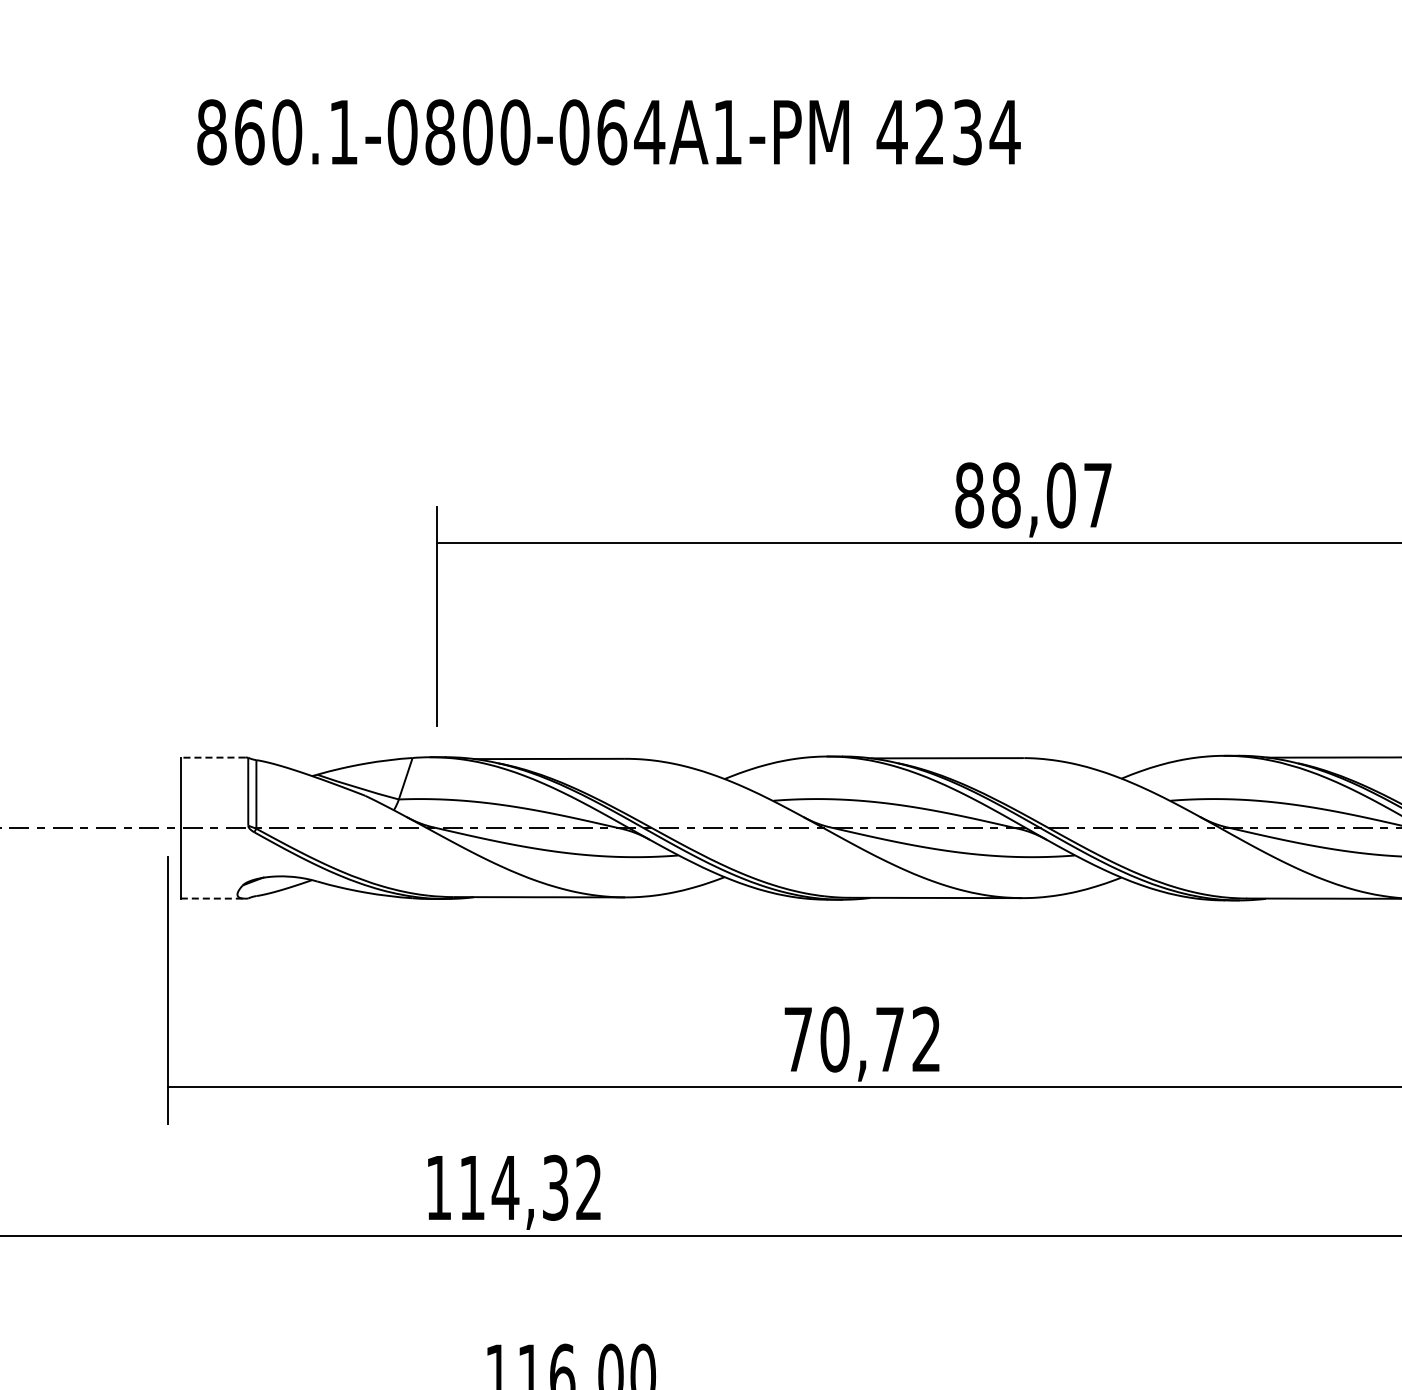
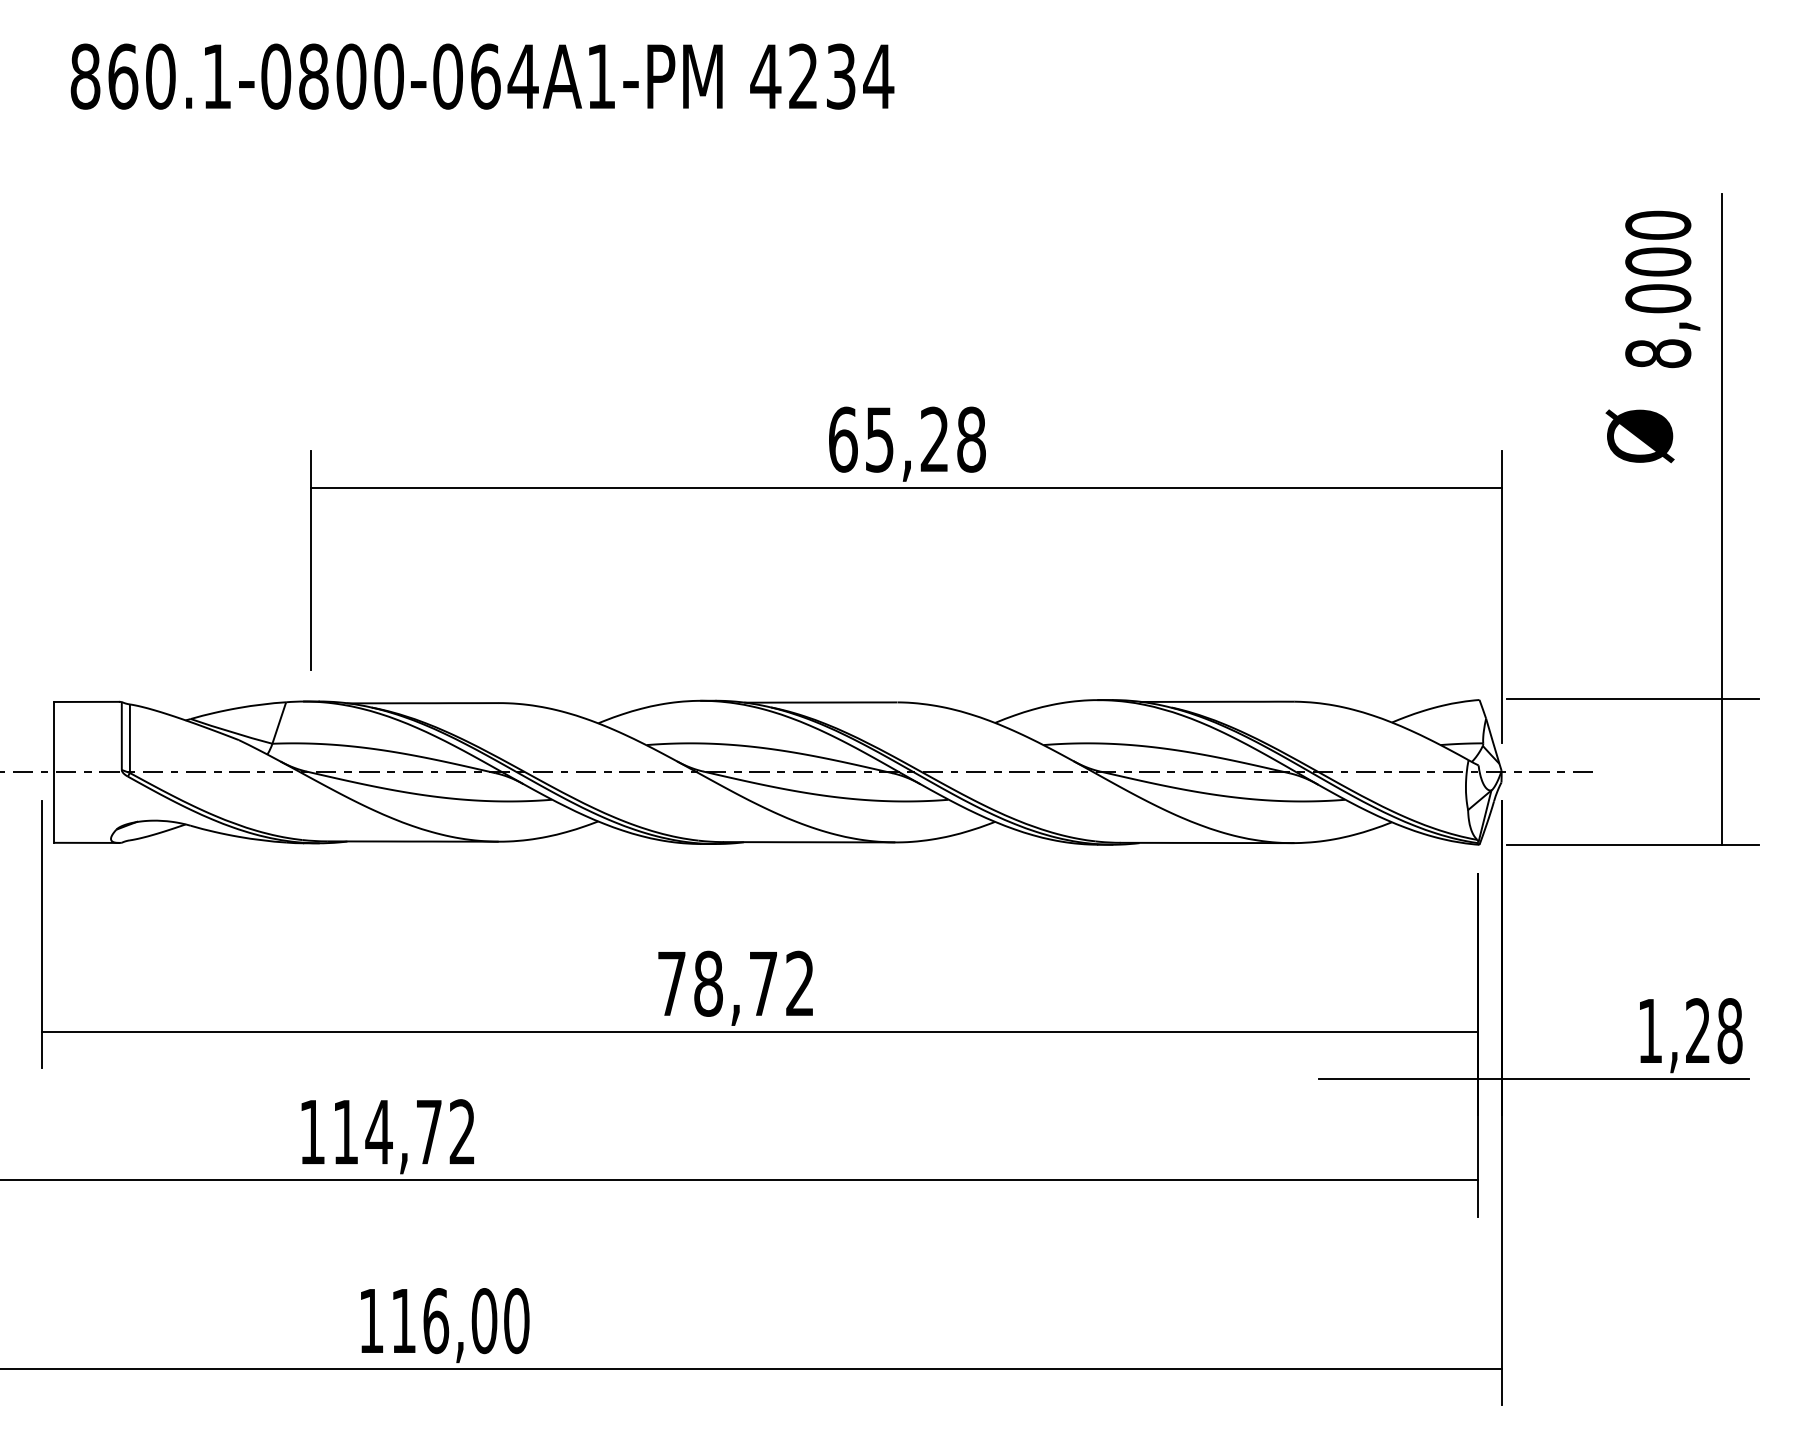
text: (1032, 495) -> (906, 439), 88,07 -> 65,28
line: (212, 757) -> (86, 701), dashed -> solid
line: (213, 898) -> (87, 842), dashed -> solid
text: (834, 1039) -> (708, 983), 70,72 -> 78,72
text: (554, 1188) -> (428, 1132), 114,32 -> 114,72

